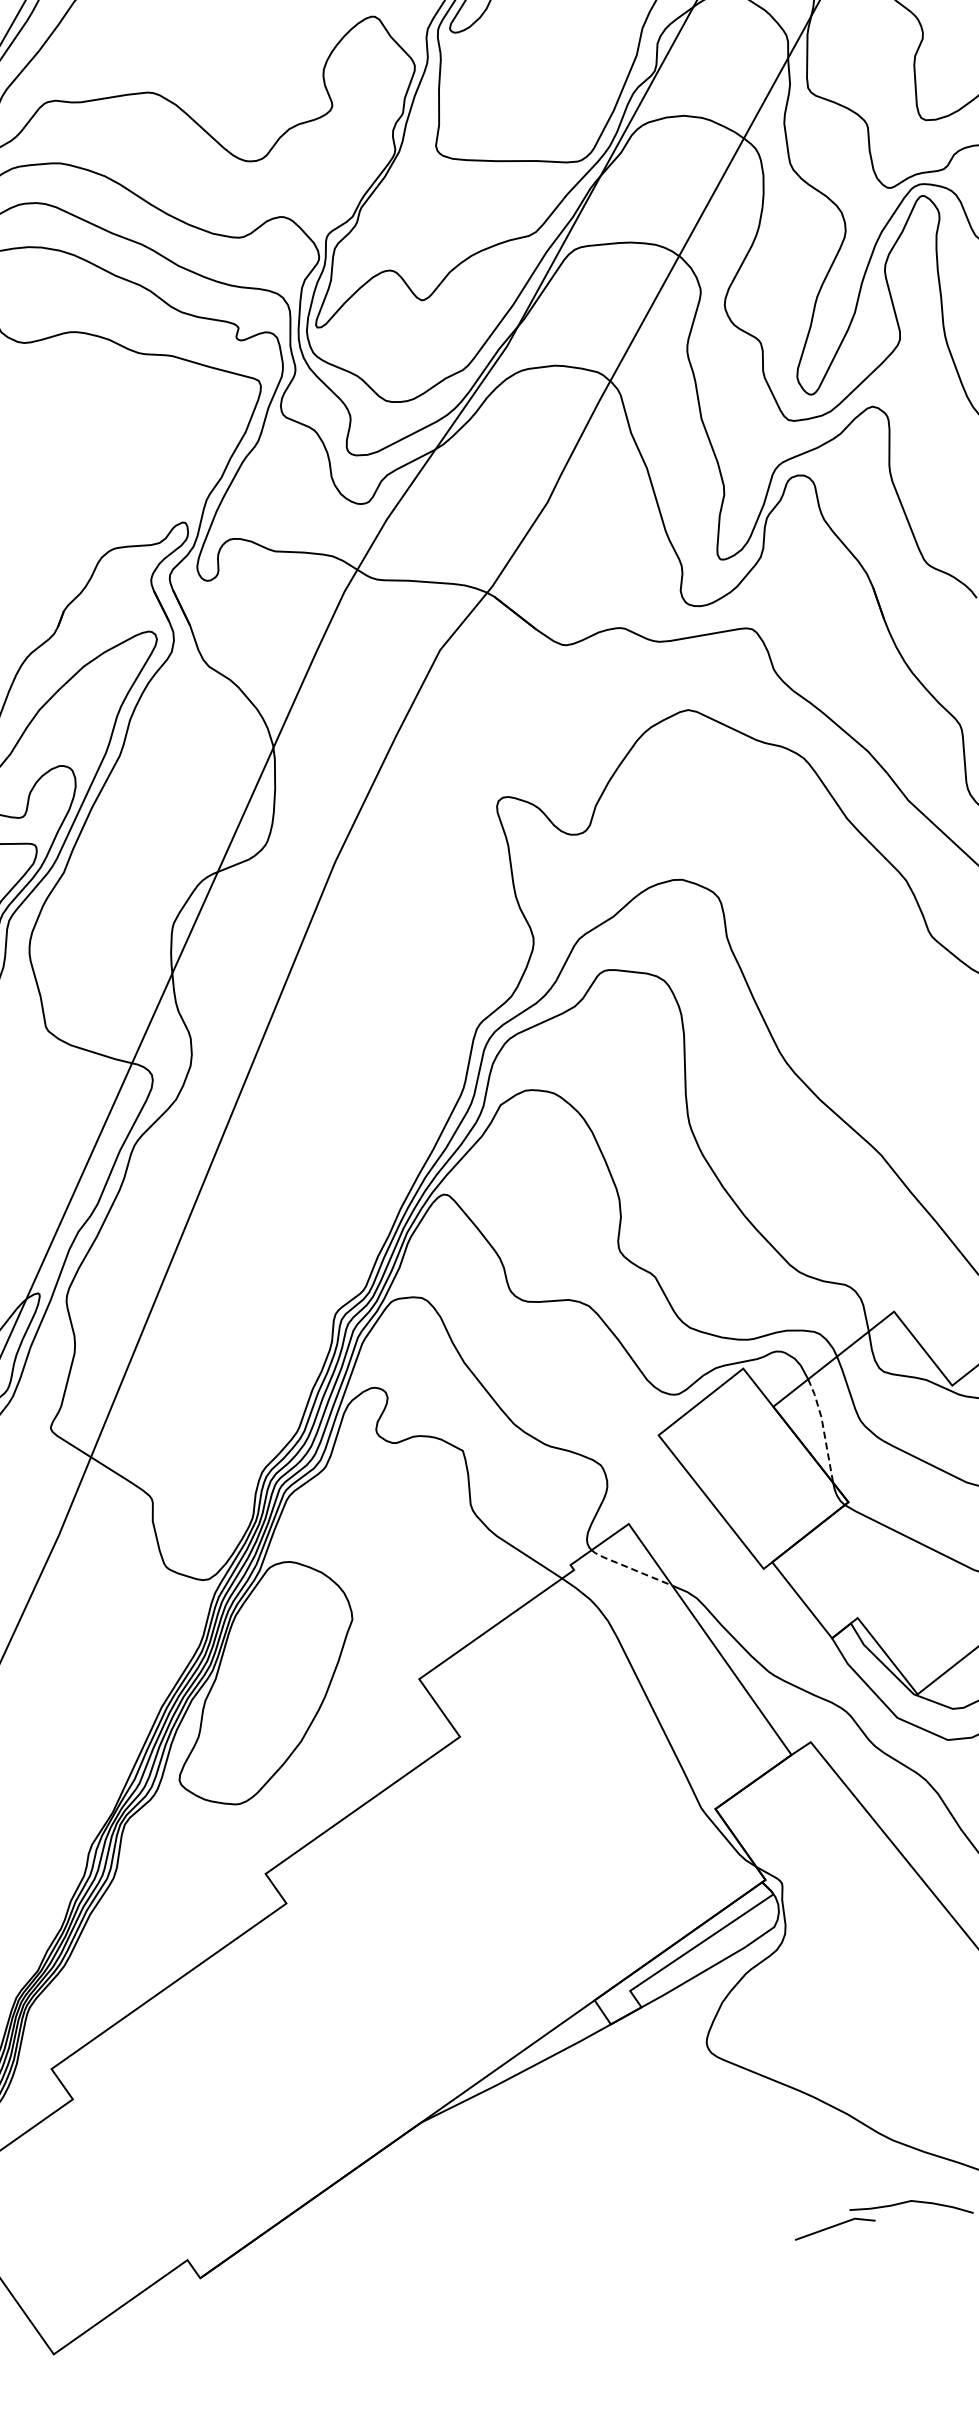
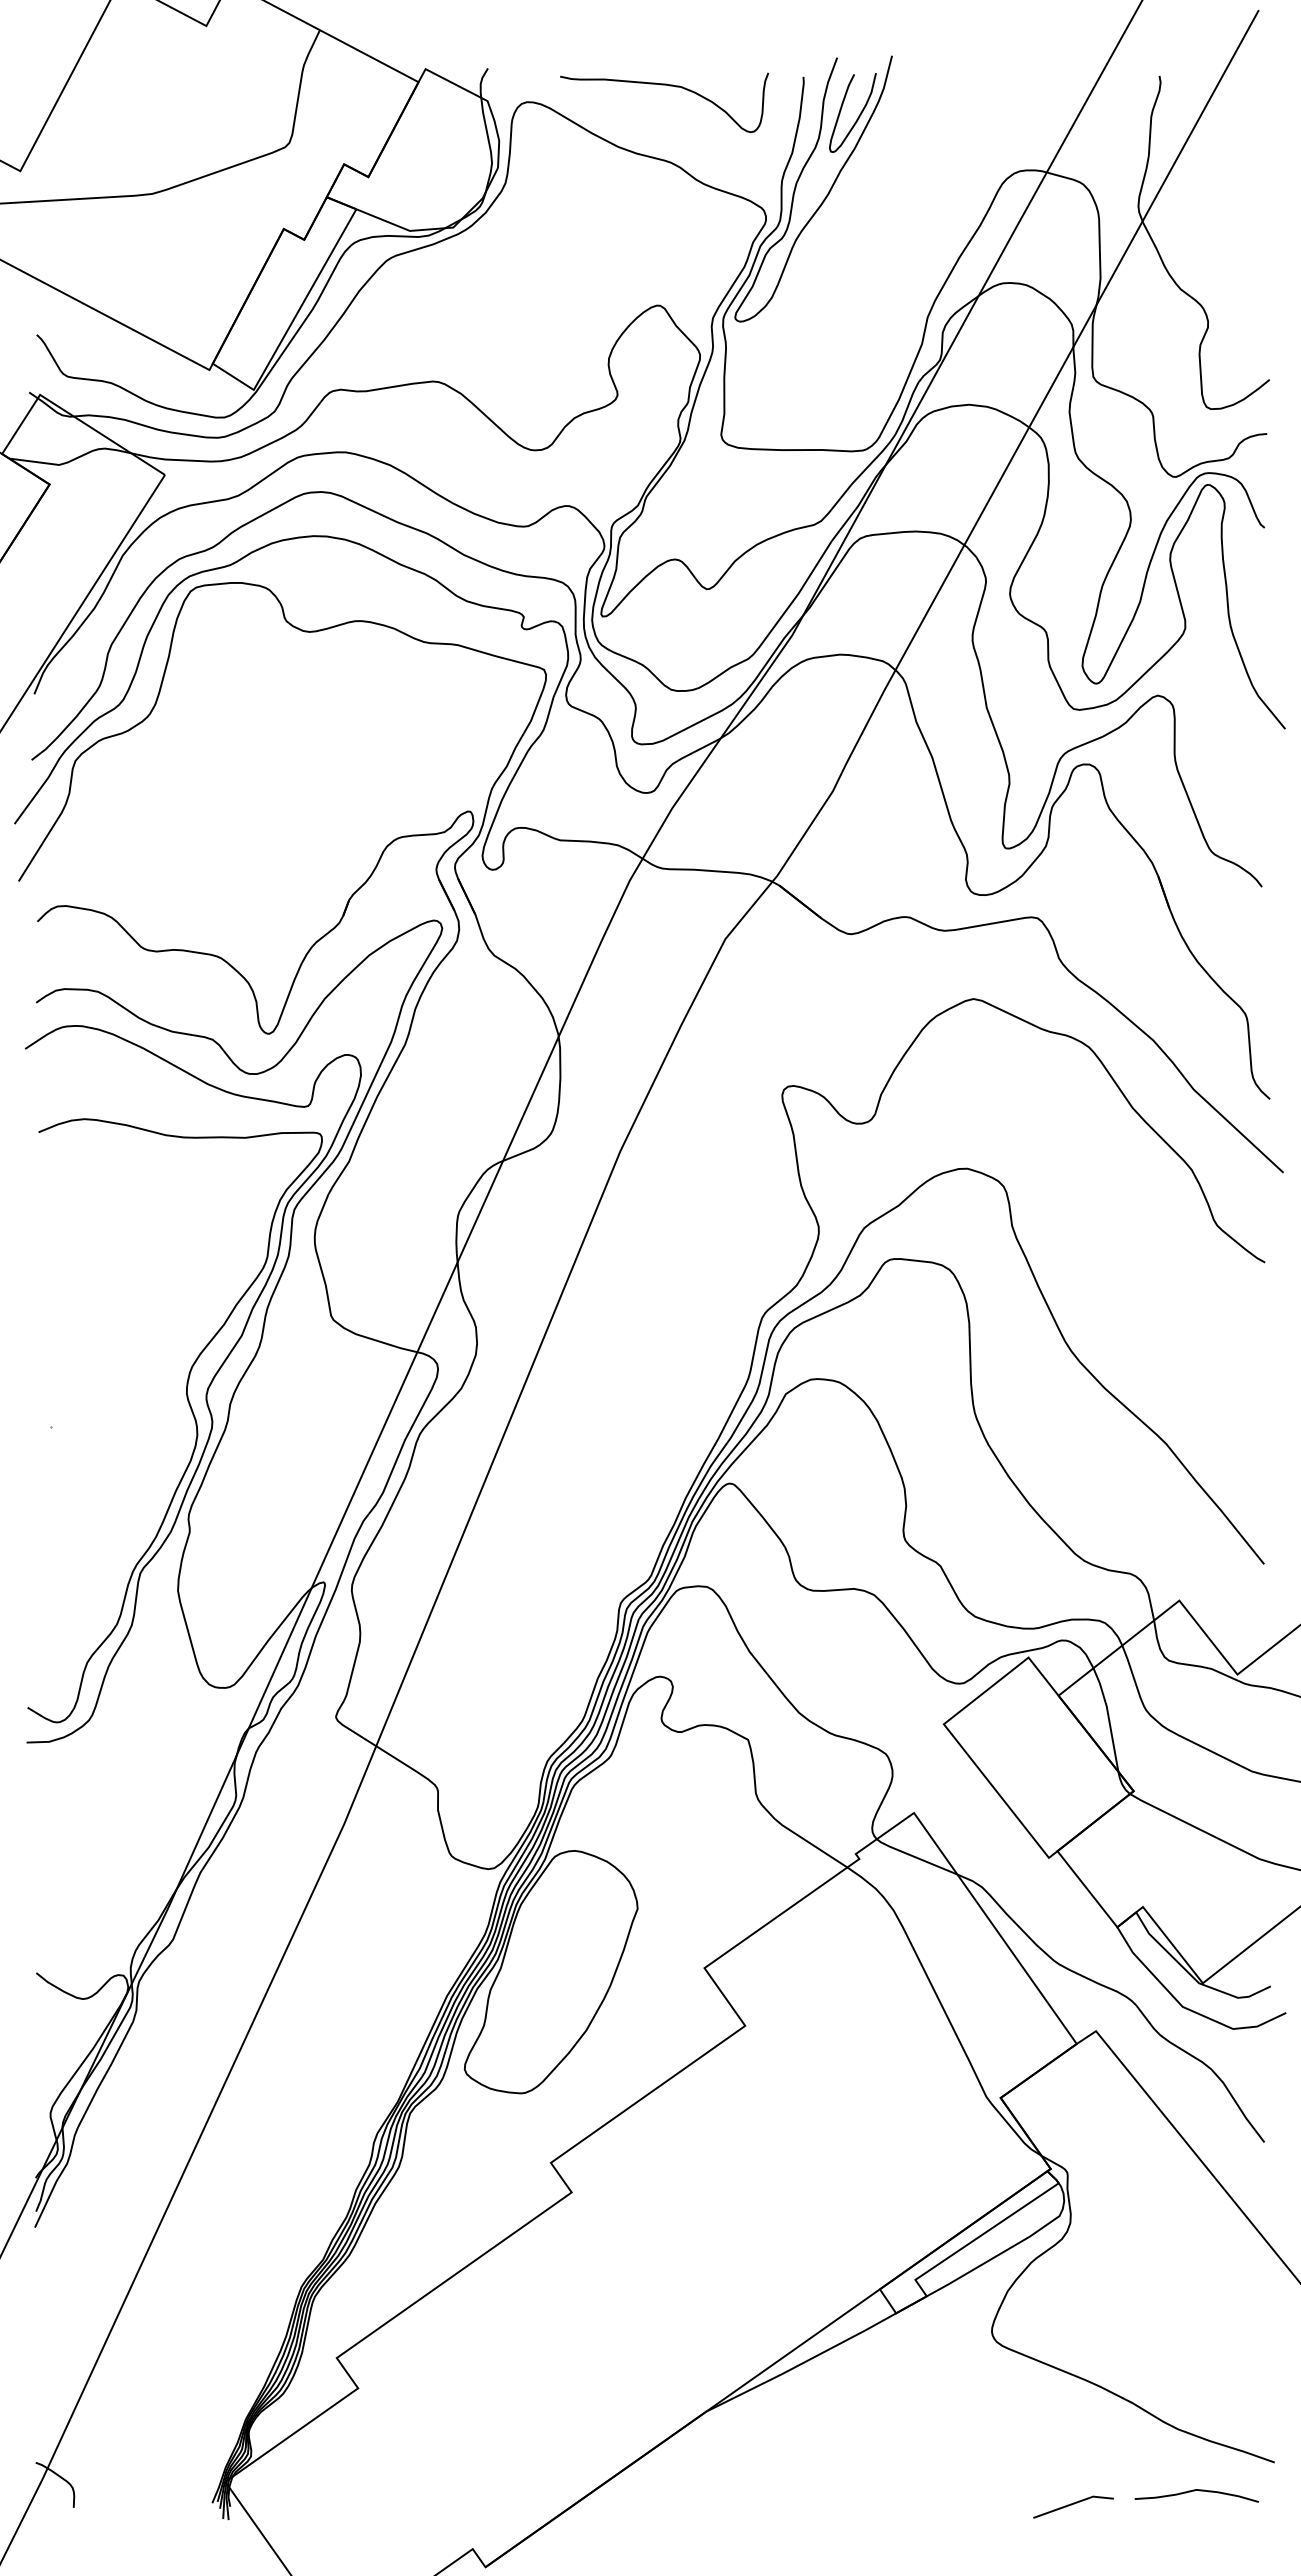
line: (823, 1429) -> (1108, 1718), dashed -> solid
line: (630, 1568) -> (915, 1857), dashed -> solid
line: (835, 2226) -> (1073, 2504), moved

